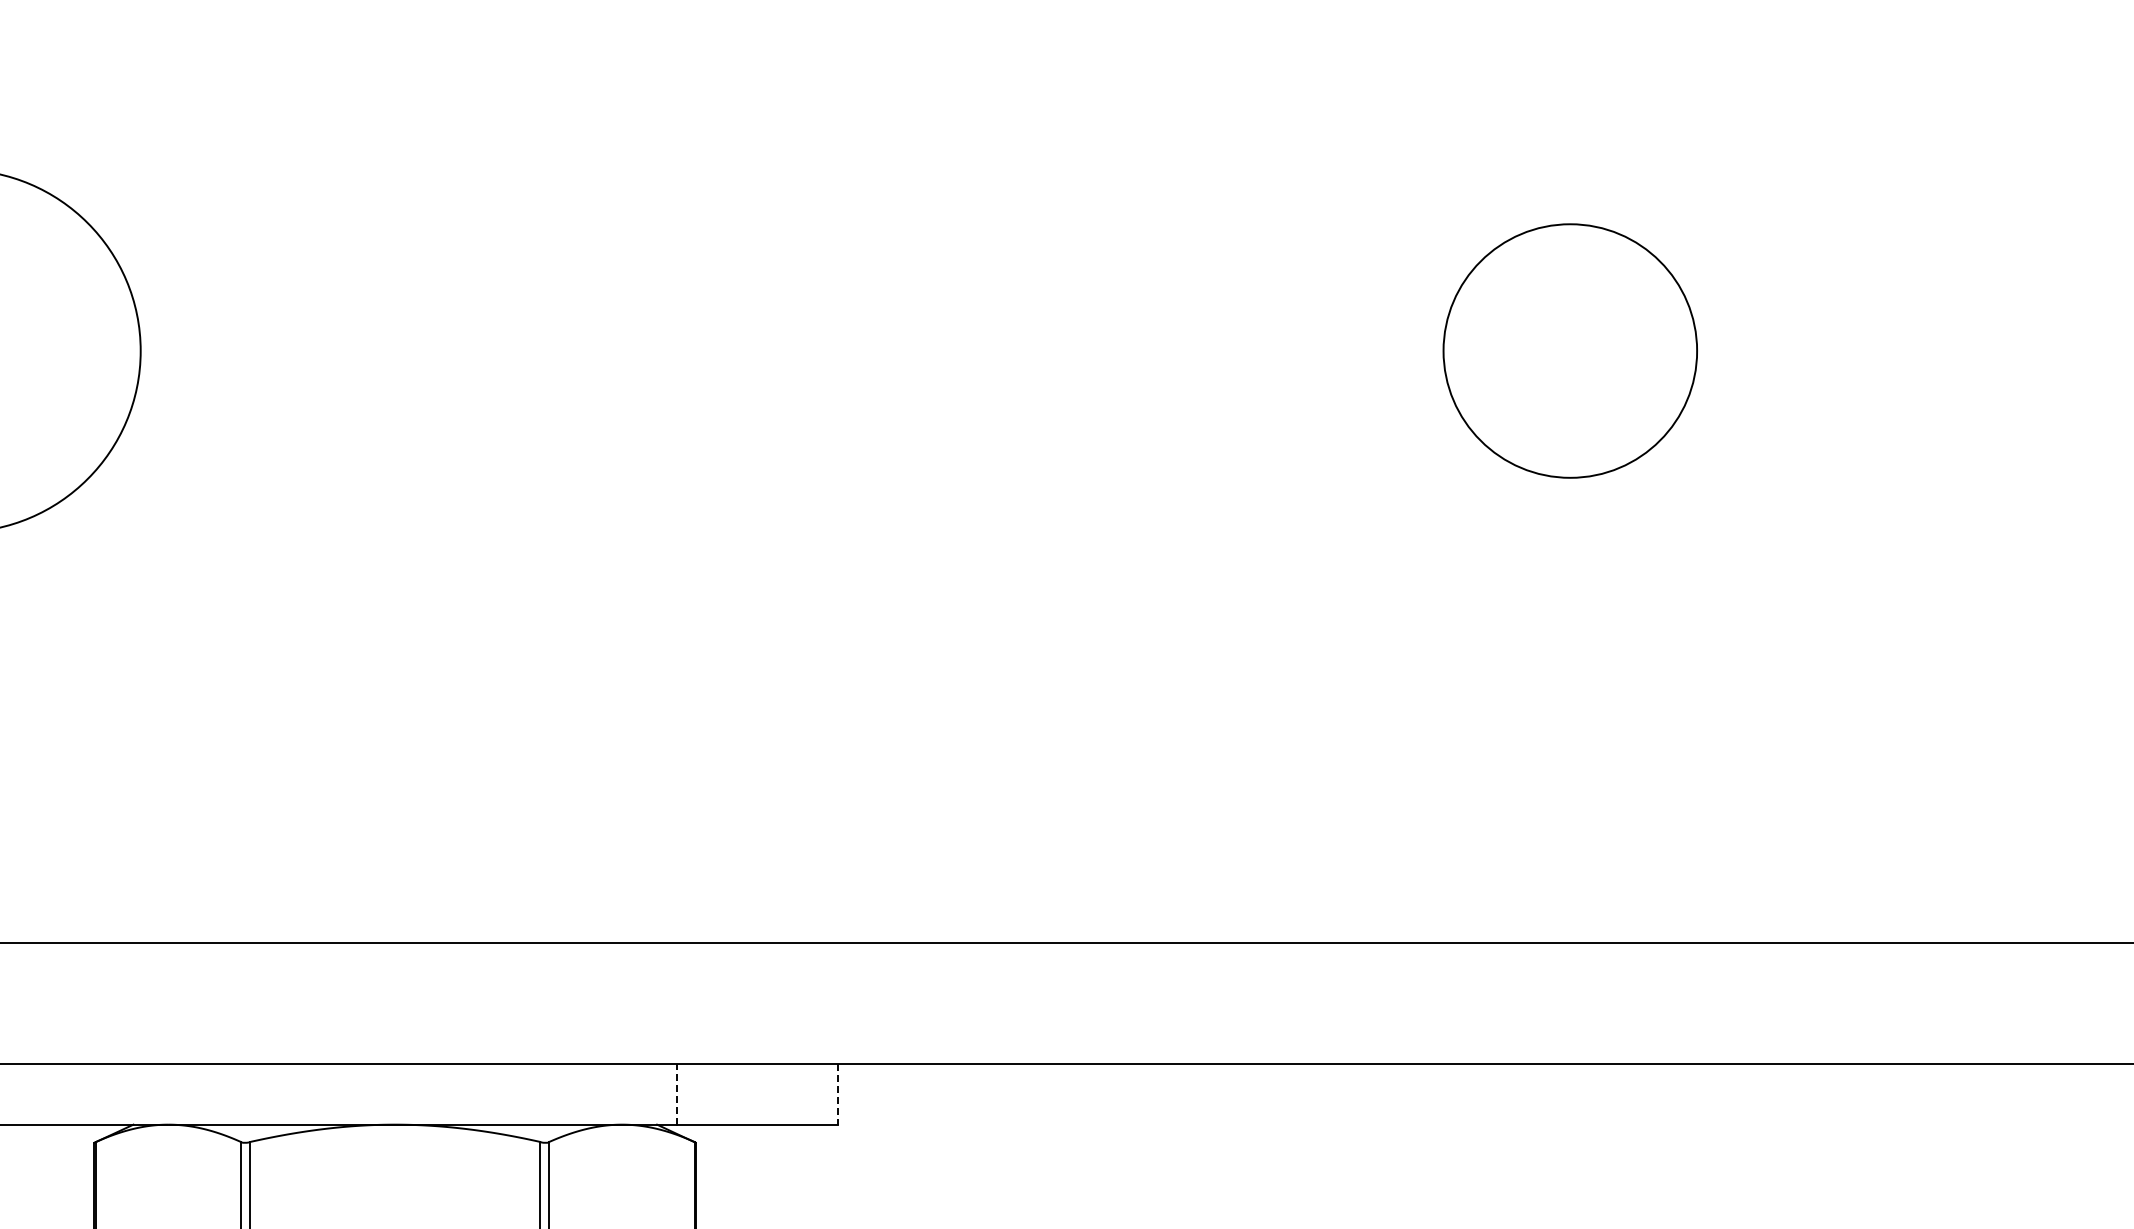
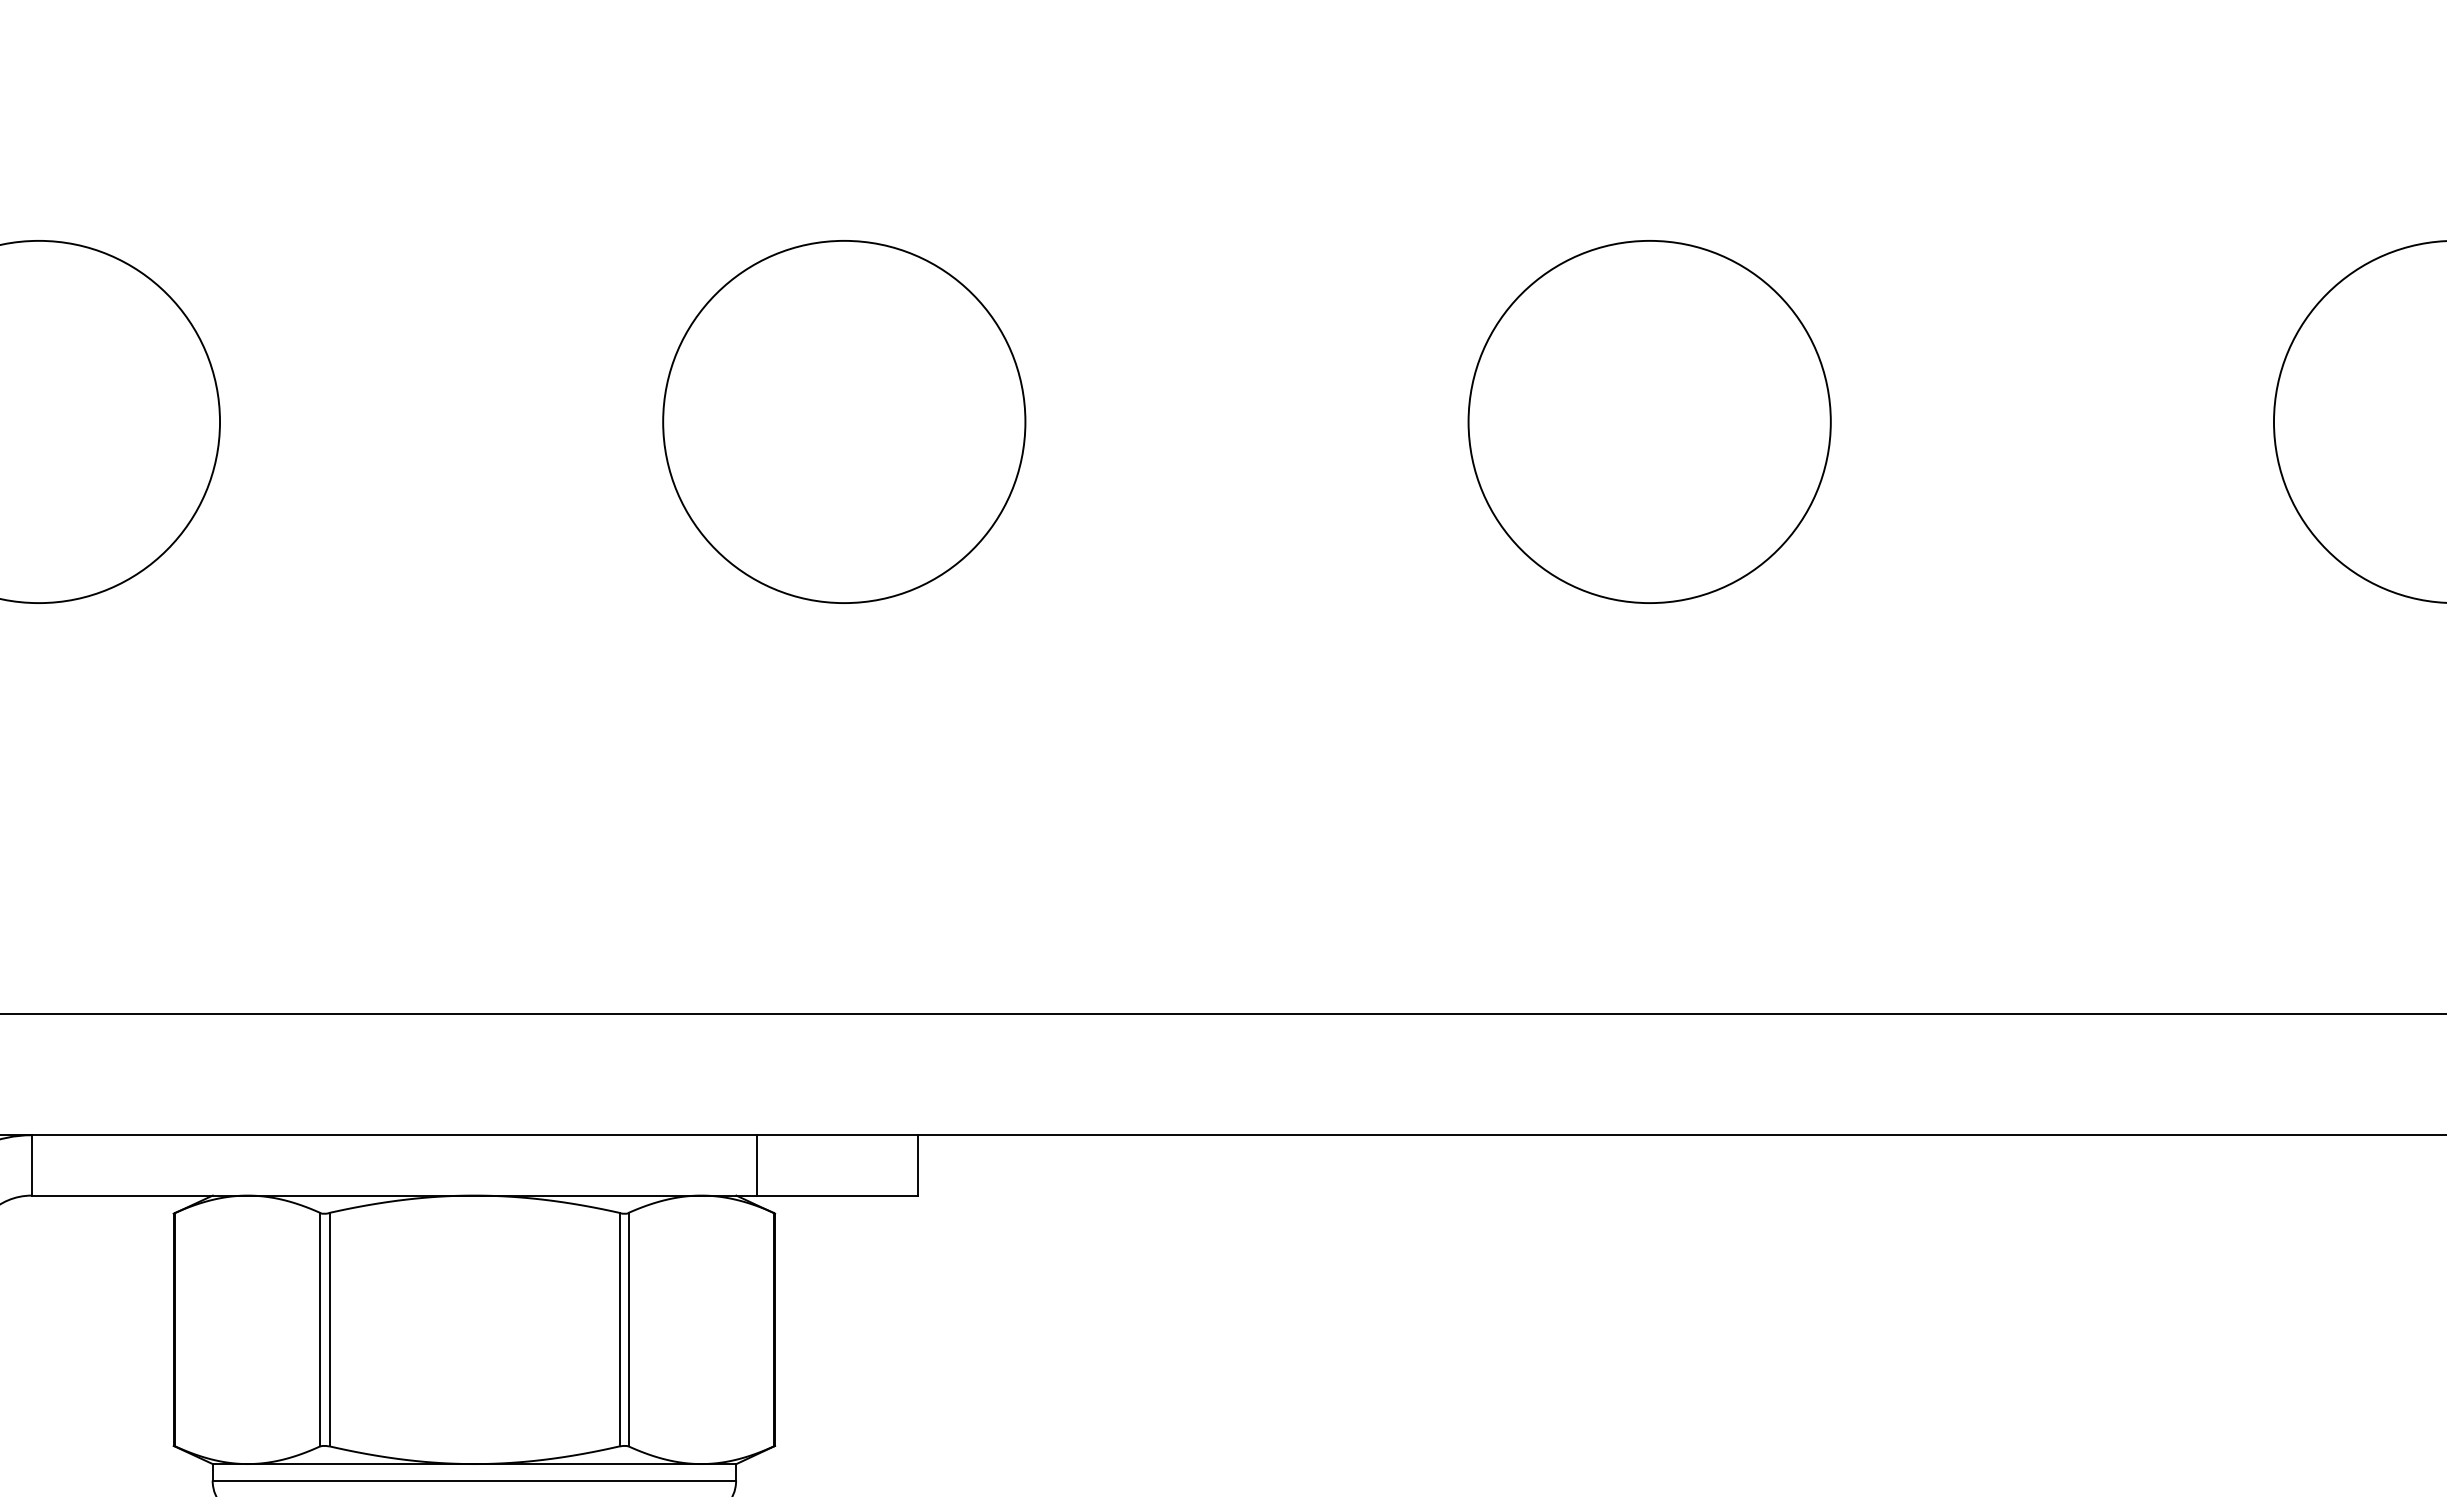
circle: (765, 350) -> (844, 421), added
circle: (1570, 350) -> (1649, 421), size x1.43
line: (677, 1093) -> (756, 1164), dashed -> solid
line: (838, 1094) -> (917, 1165), dashed -> solid

